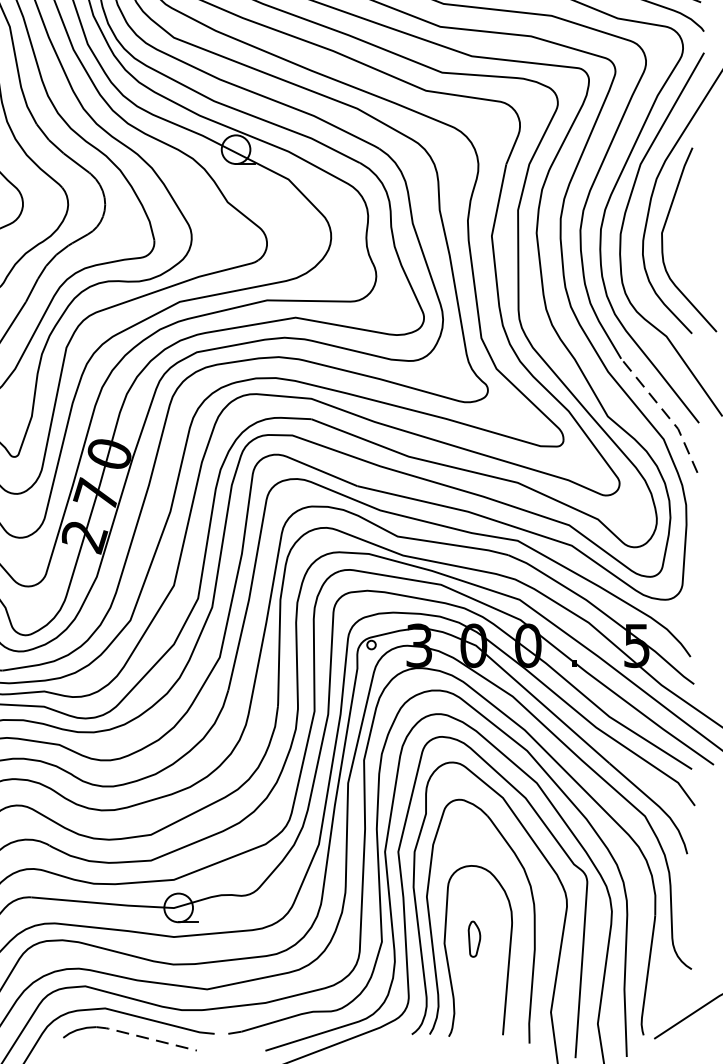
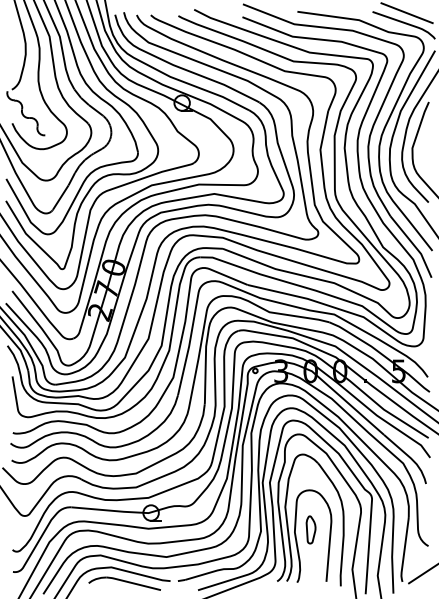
line: (665, 413) -> (414, 245), dashed -> solid
part: (473, 938) -> (310, 529), size x1.43
line: (144, 1038) -> (132, 583), dashed -> solid

